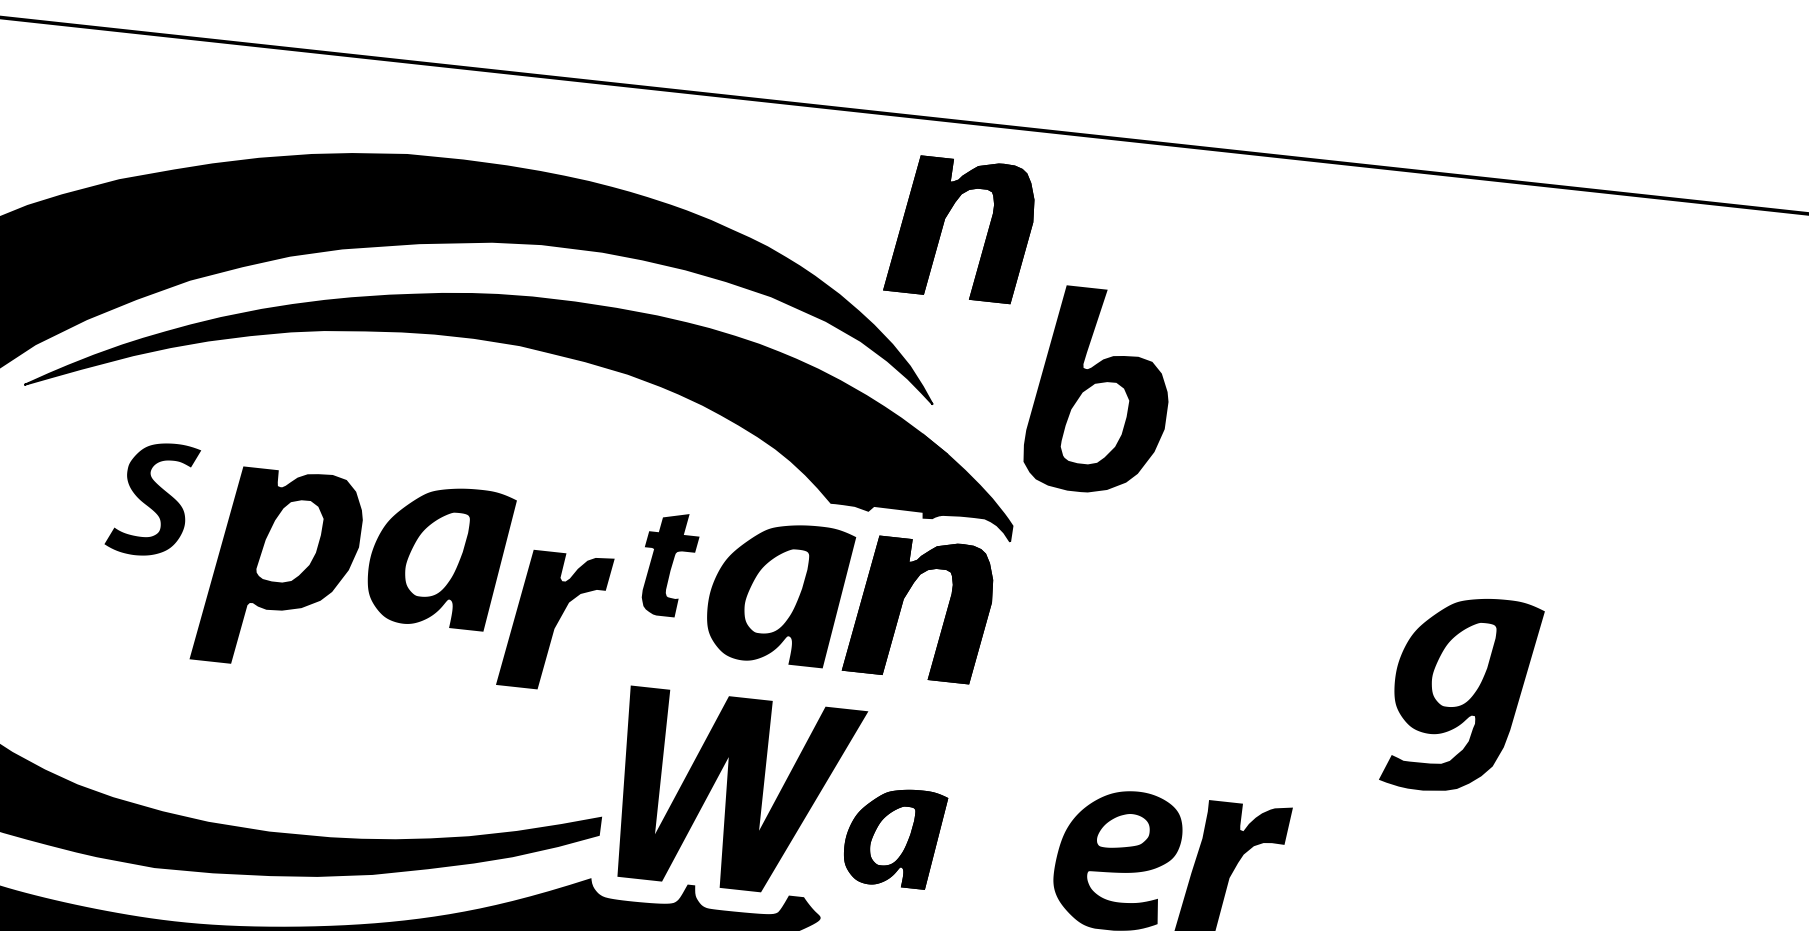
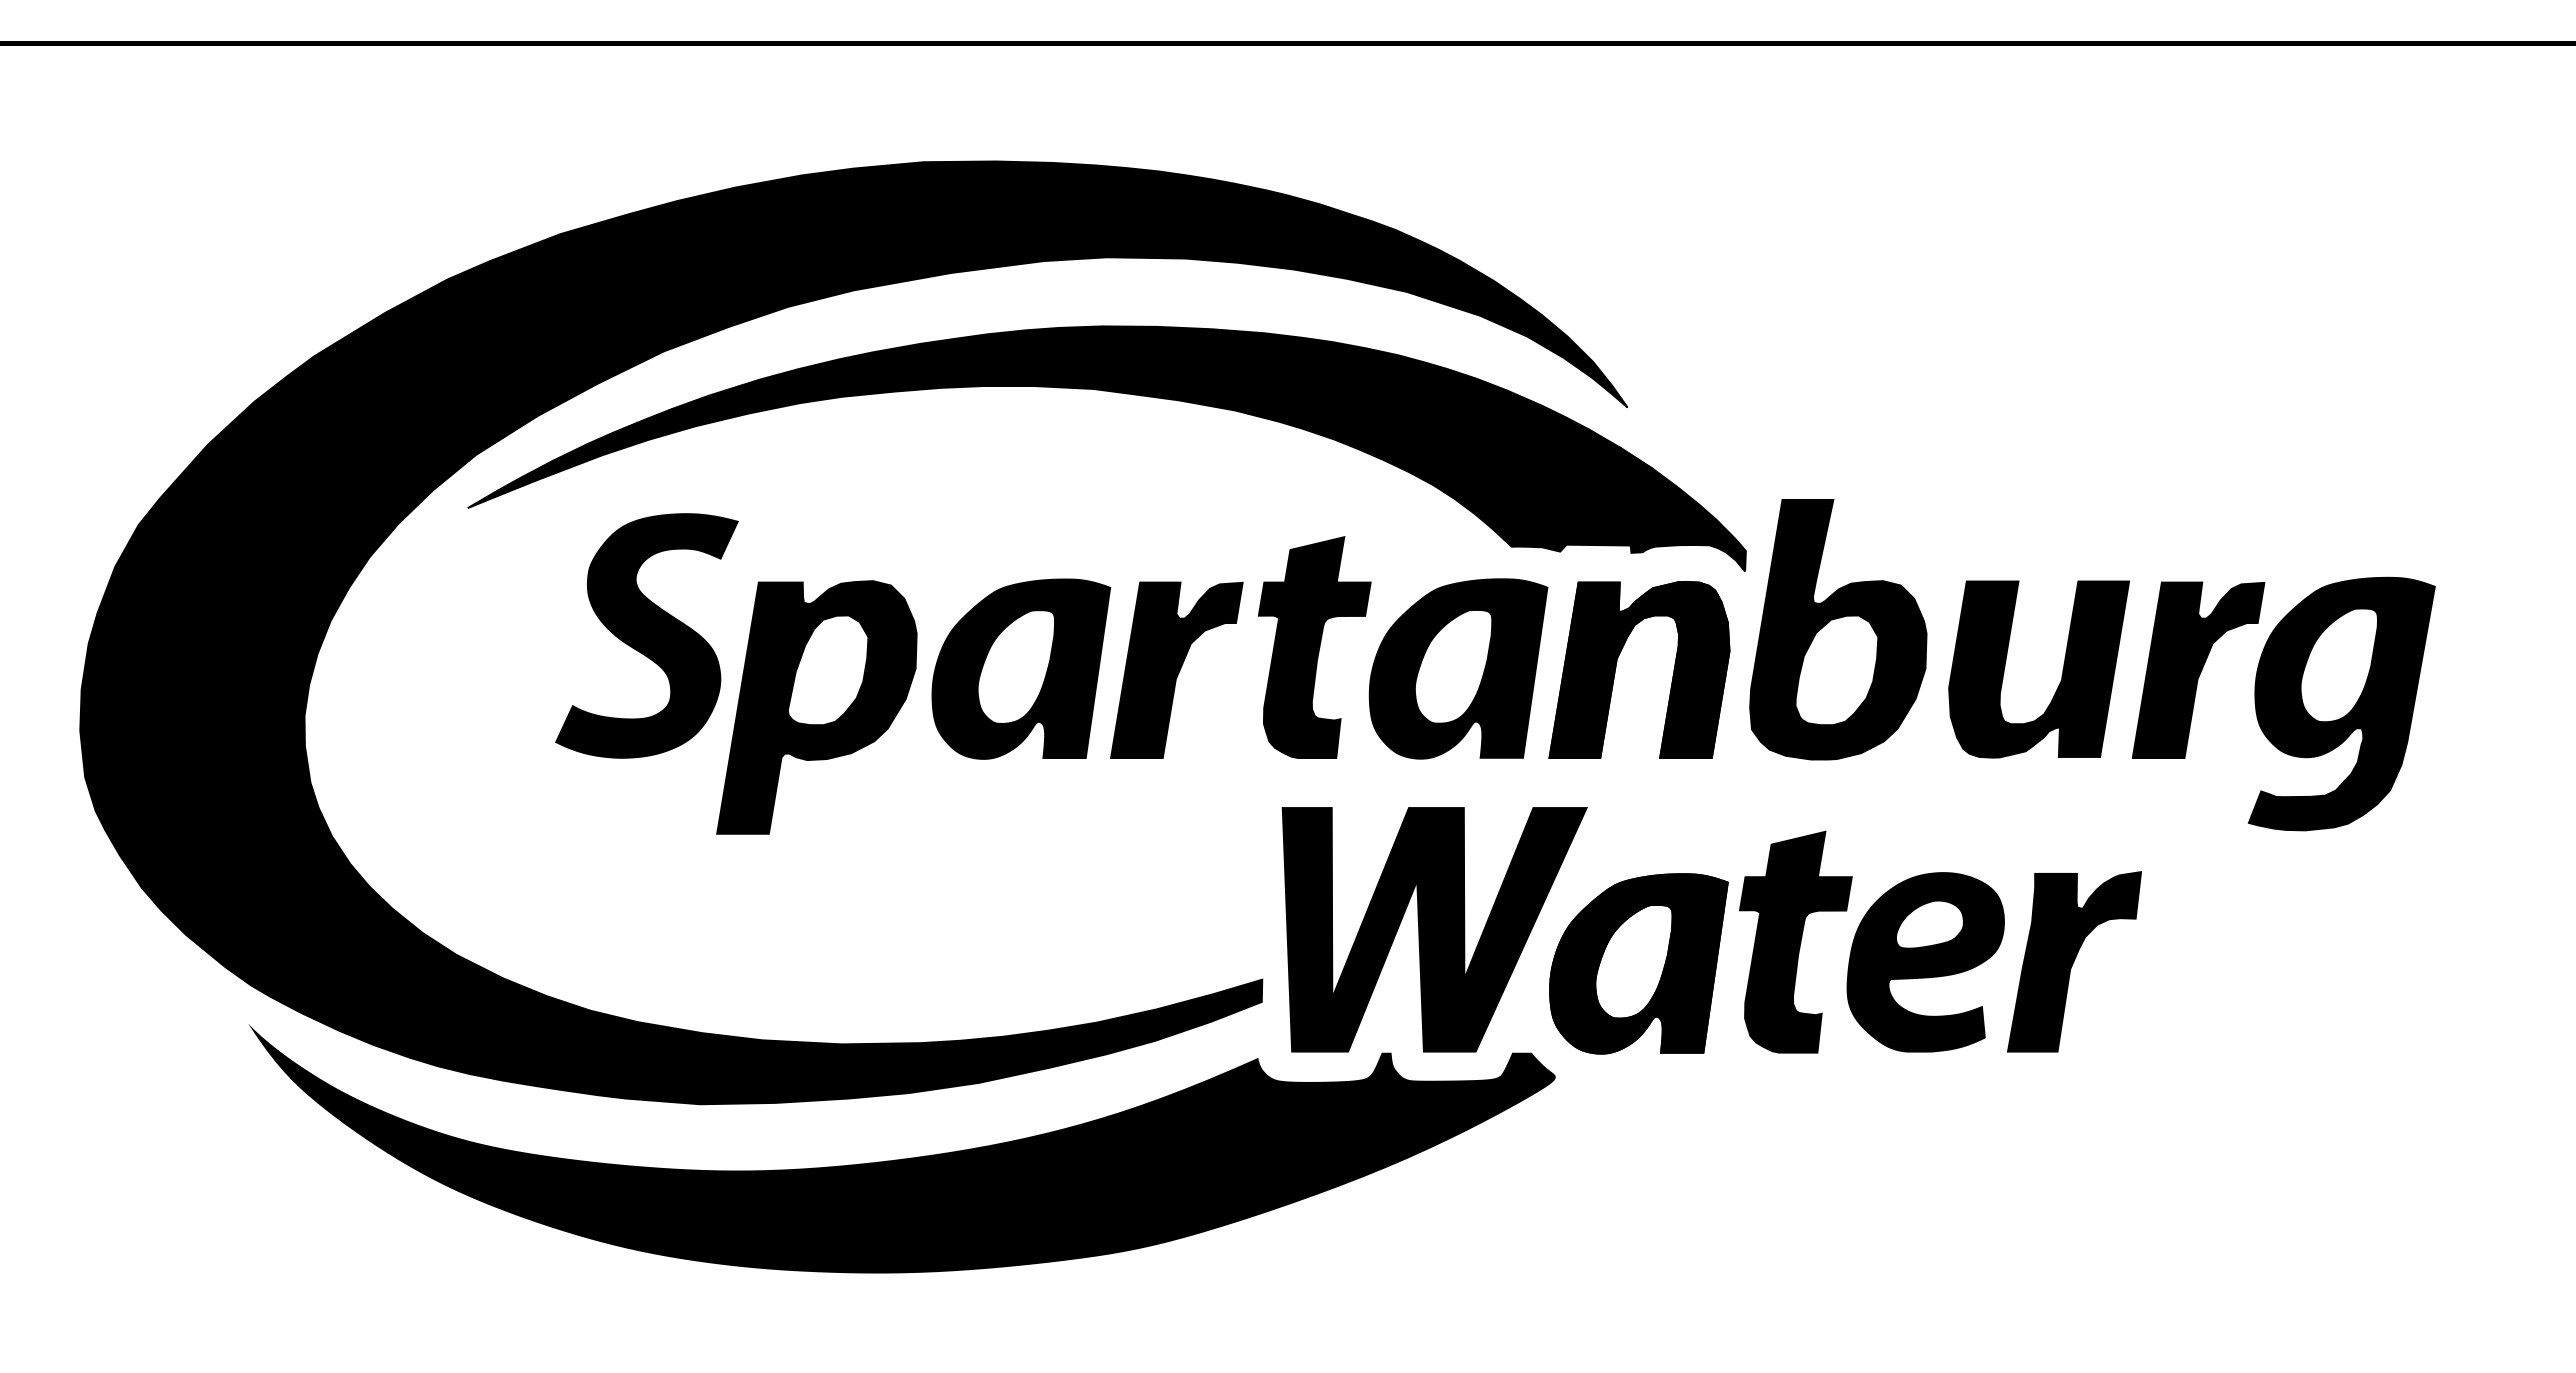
part: (943, 225) -> (1616, 178), removed
part: (1099, 391) -> (1838, 629), moved
part: (152, 498) -> (646, 635), size x1.67
part: (669, 564) -> (1314, 647), size x1.67
part: (555, 621) -> (1176, 669), moved
fill: (1230, 642) -> (2039, 669), added
fill: (1353, 656) -> (2198, 669), added
fill: (1018, 833) -> (1795, 941), added
part: (894, 836) -> (1638, 963), size x1.43

